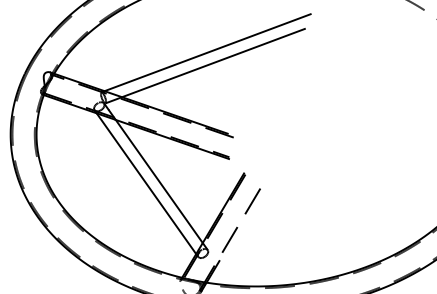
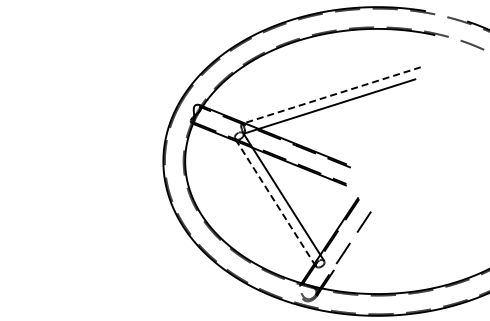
line: (207, 53) -> (332, 95), solid -> dashed
line: (145, 182) -> (274, 201), solid -> dashed

